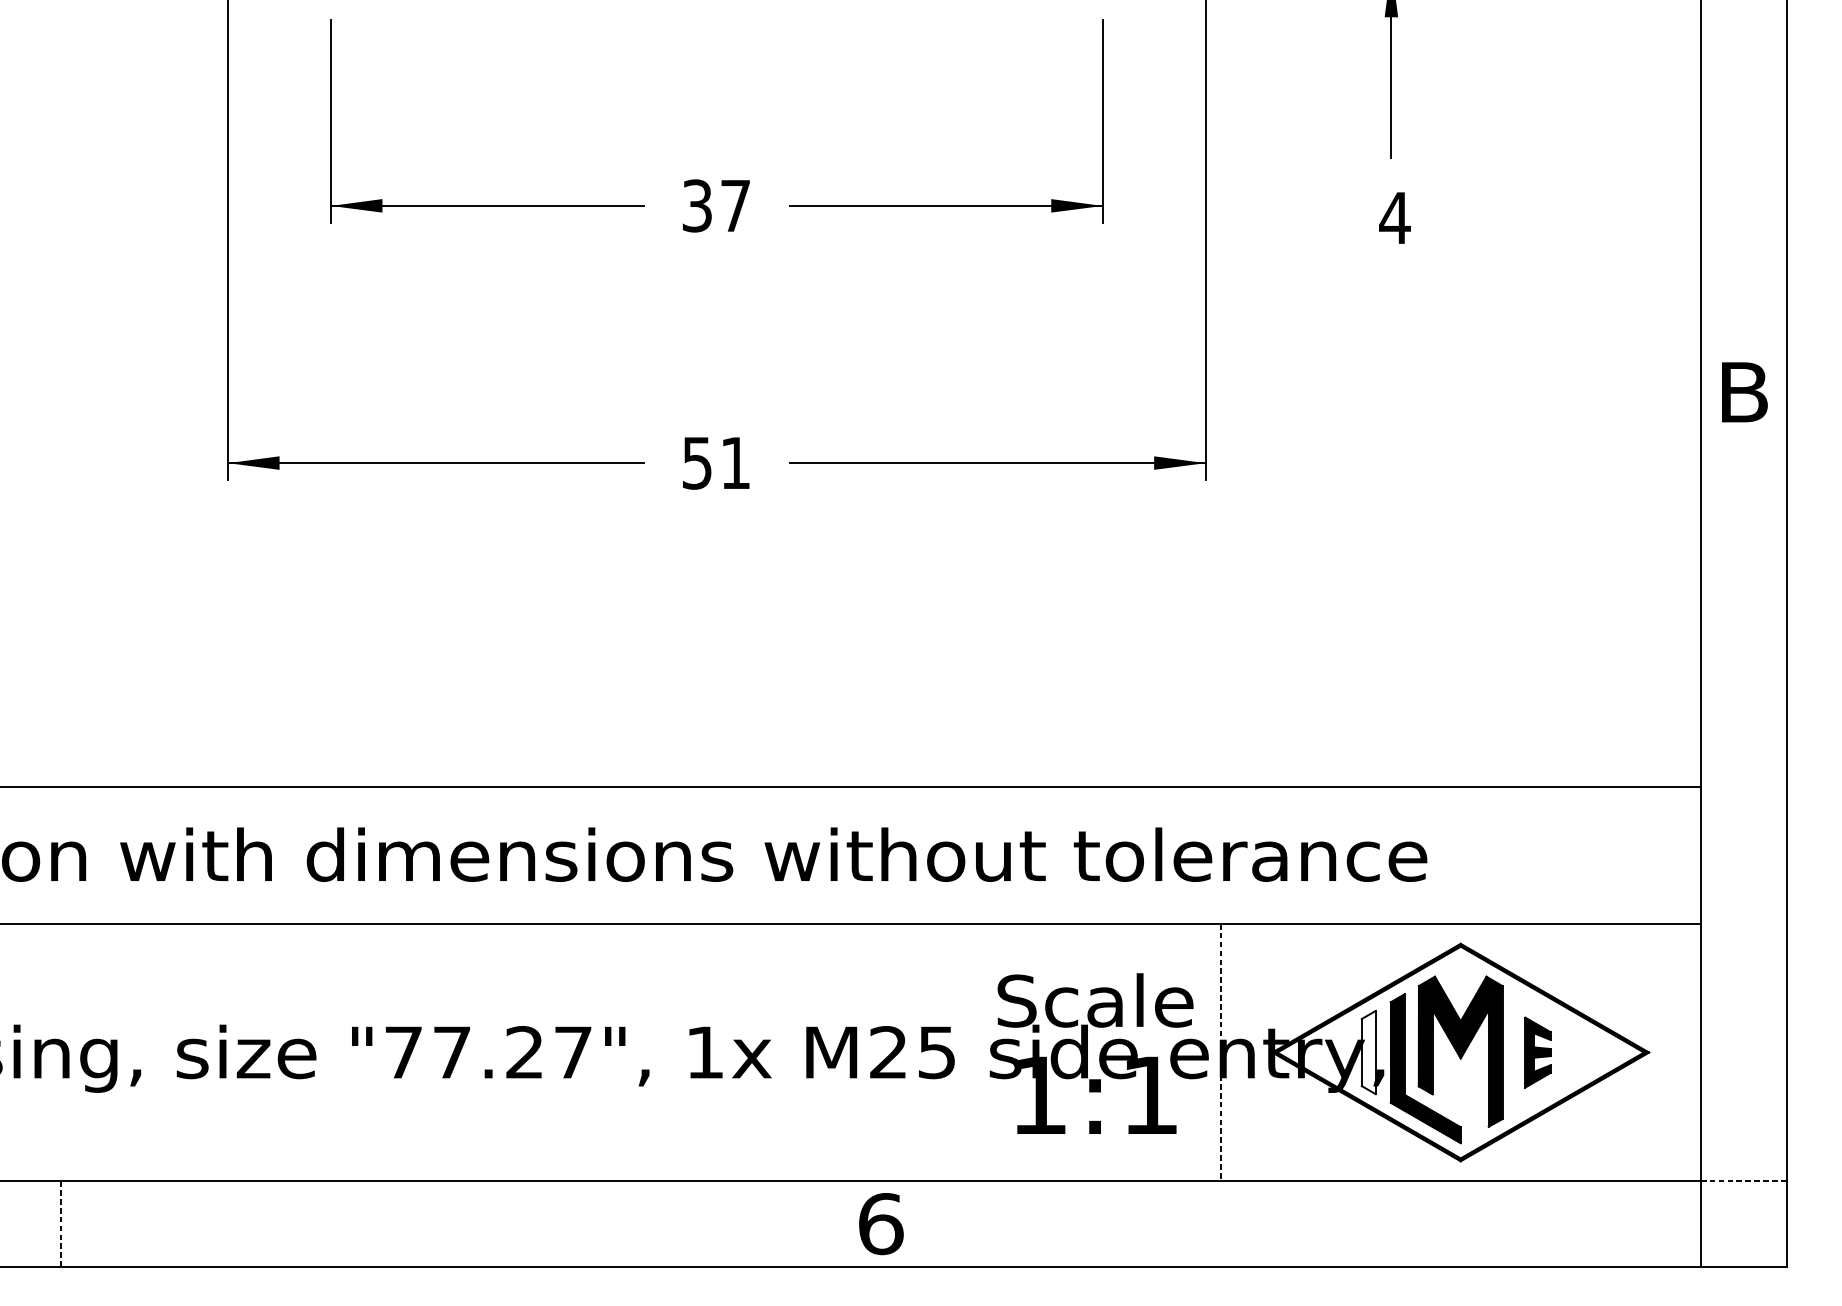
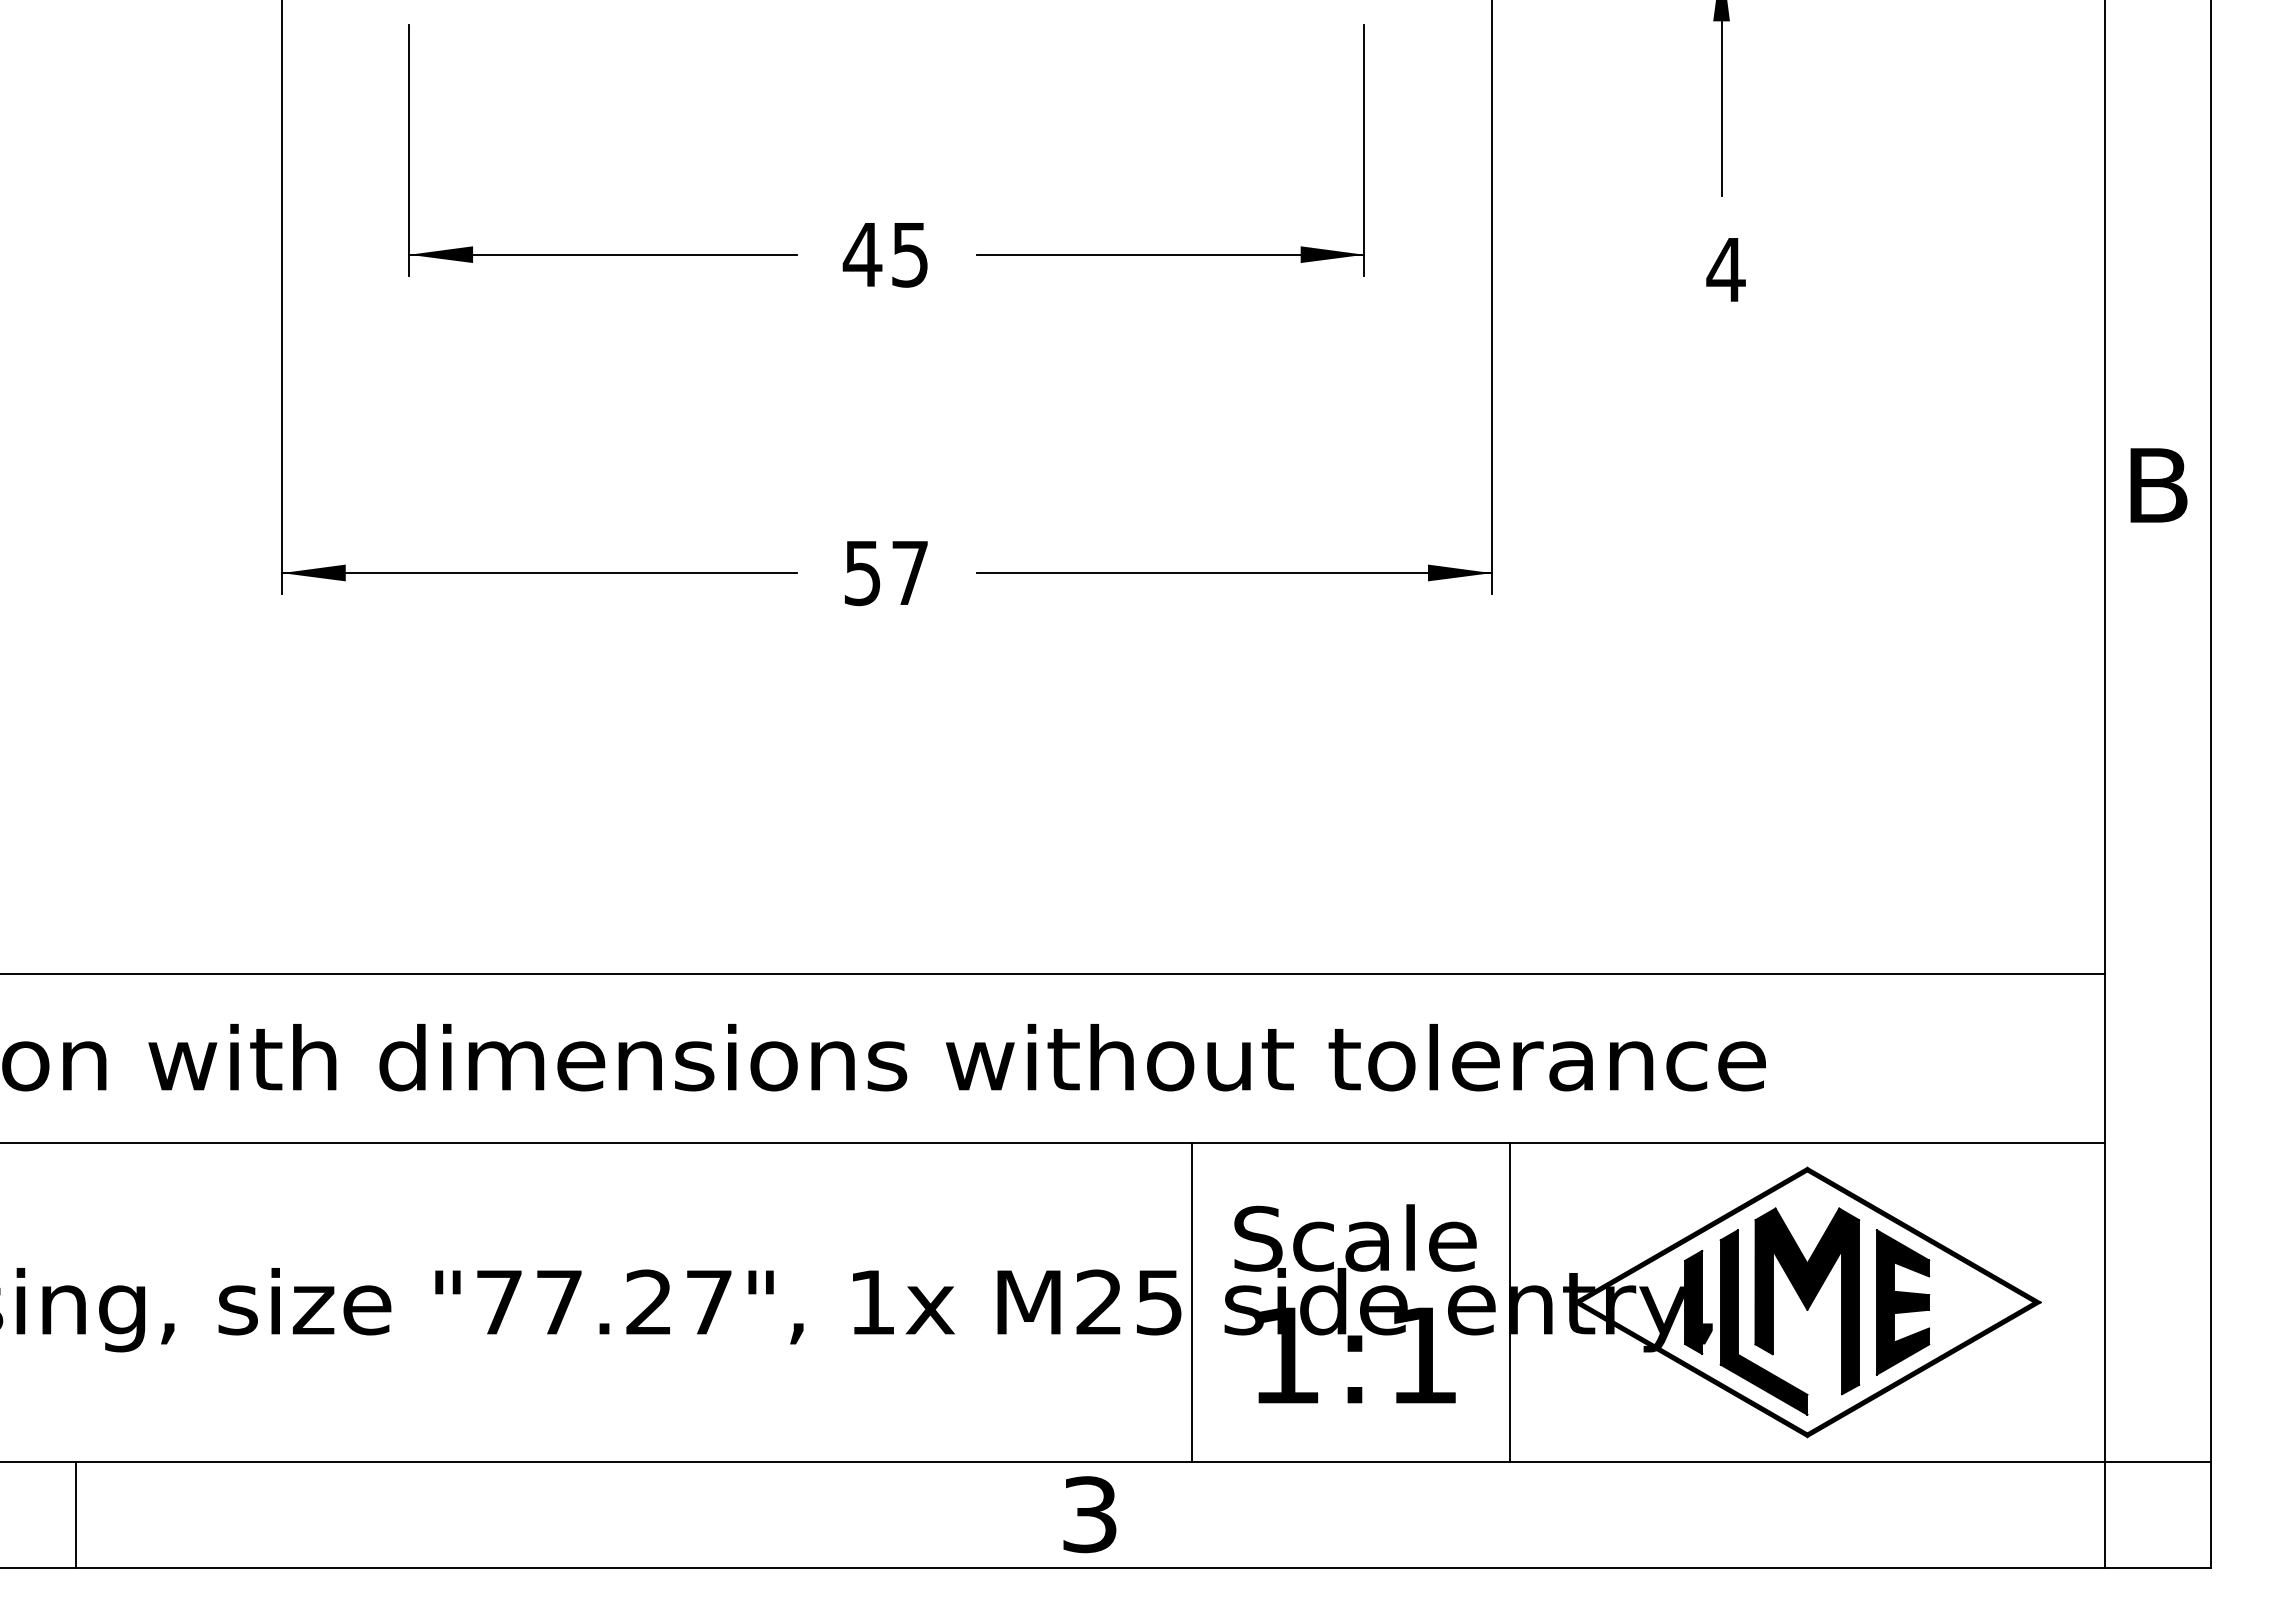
text: (714, 205) -> (884, 254), 37 -> 45
text: (735, 462) -> (909, 572), 51 -> 57
fill: (1368, 1051) -> (1693, 1301), added
line: (963, 1052) -> (1192, 1302), added
line: (1220, 1052) -> (1510, 1302), dashed -> solid
part: (1537, 1052) -> (1902, 1302), size x1.67
line: (1743, 1181) -> (2157, 1461), dashed -> solid
line: (61, 1223) -> (75, 1514), dashed -> solid
text: (881, 1223) -> (1090, 1514), 6 -> 3

